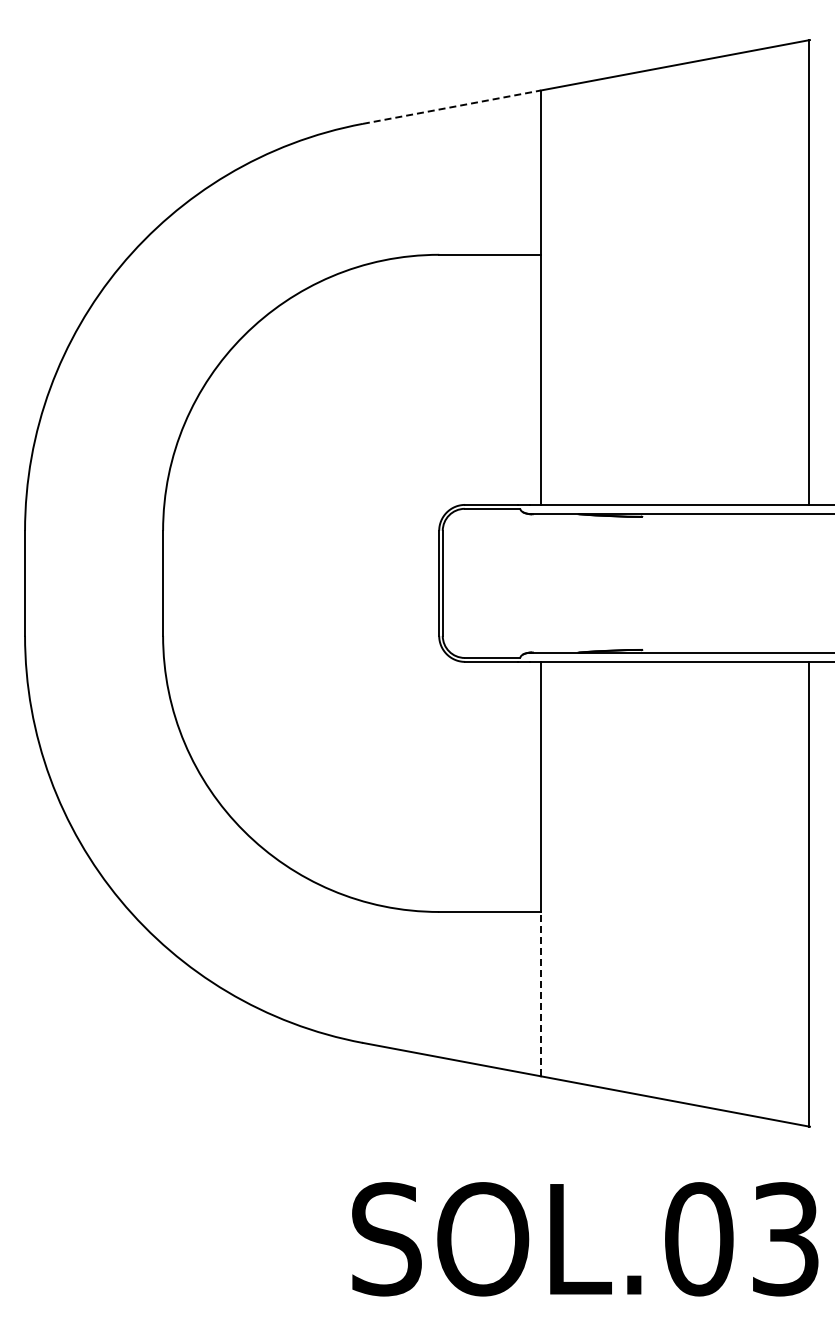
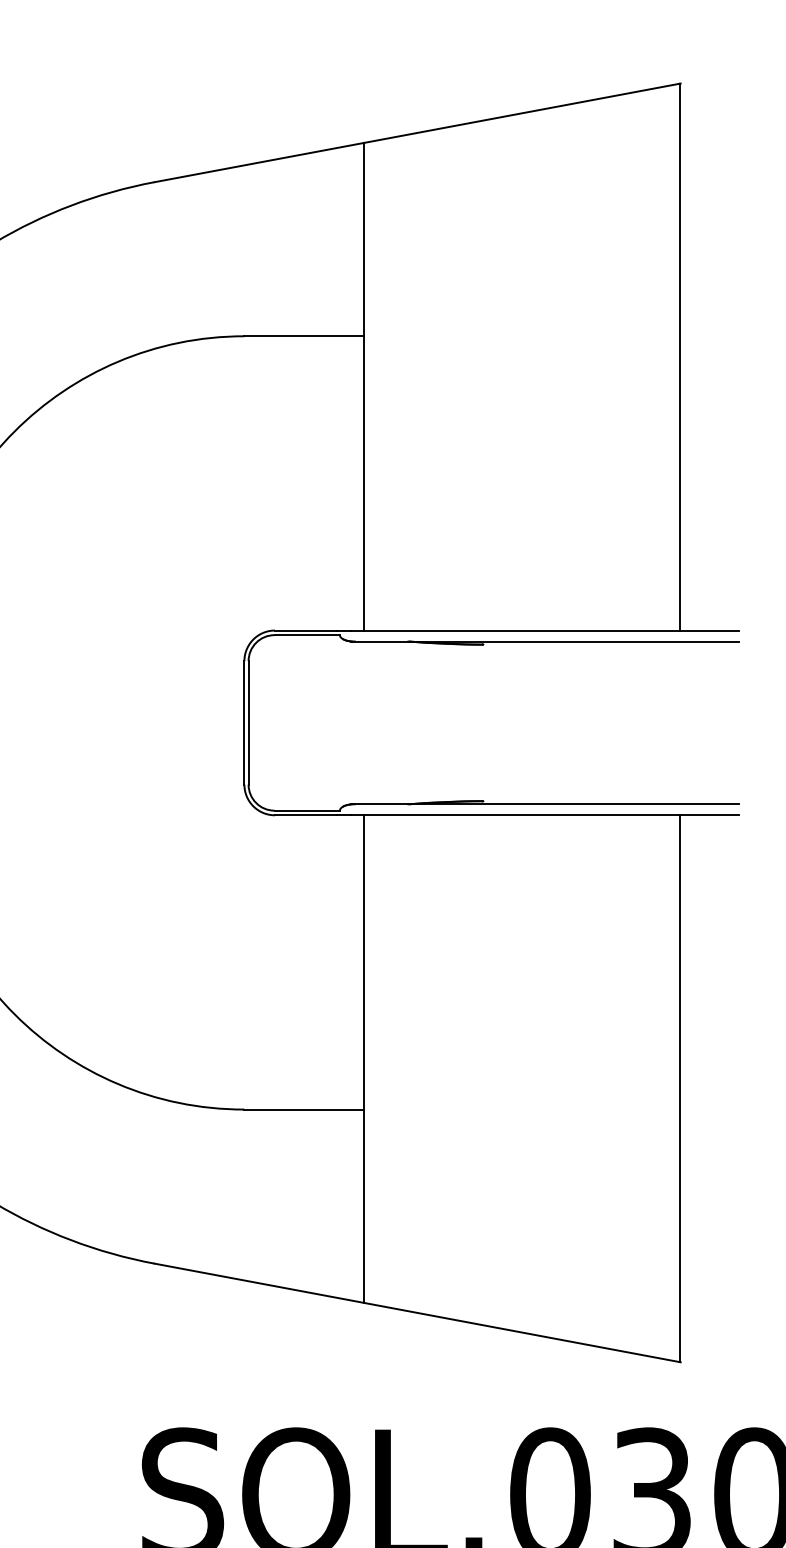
line: (451, 107) -> (258, 162), dashed -> solid
line: (540, 993) -> (363, 1205), dashed -> solid

